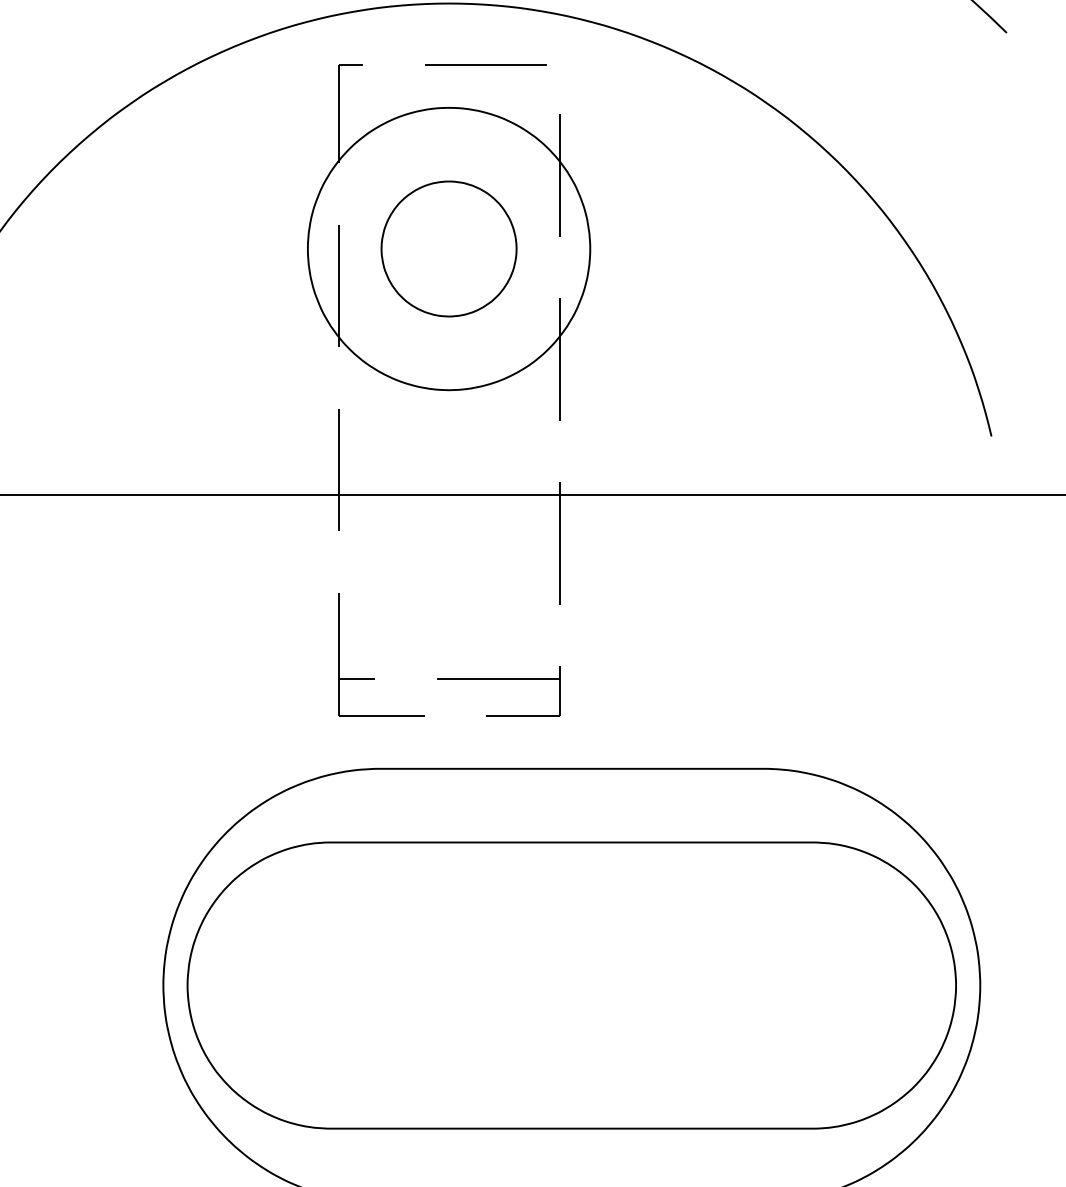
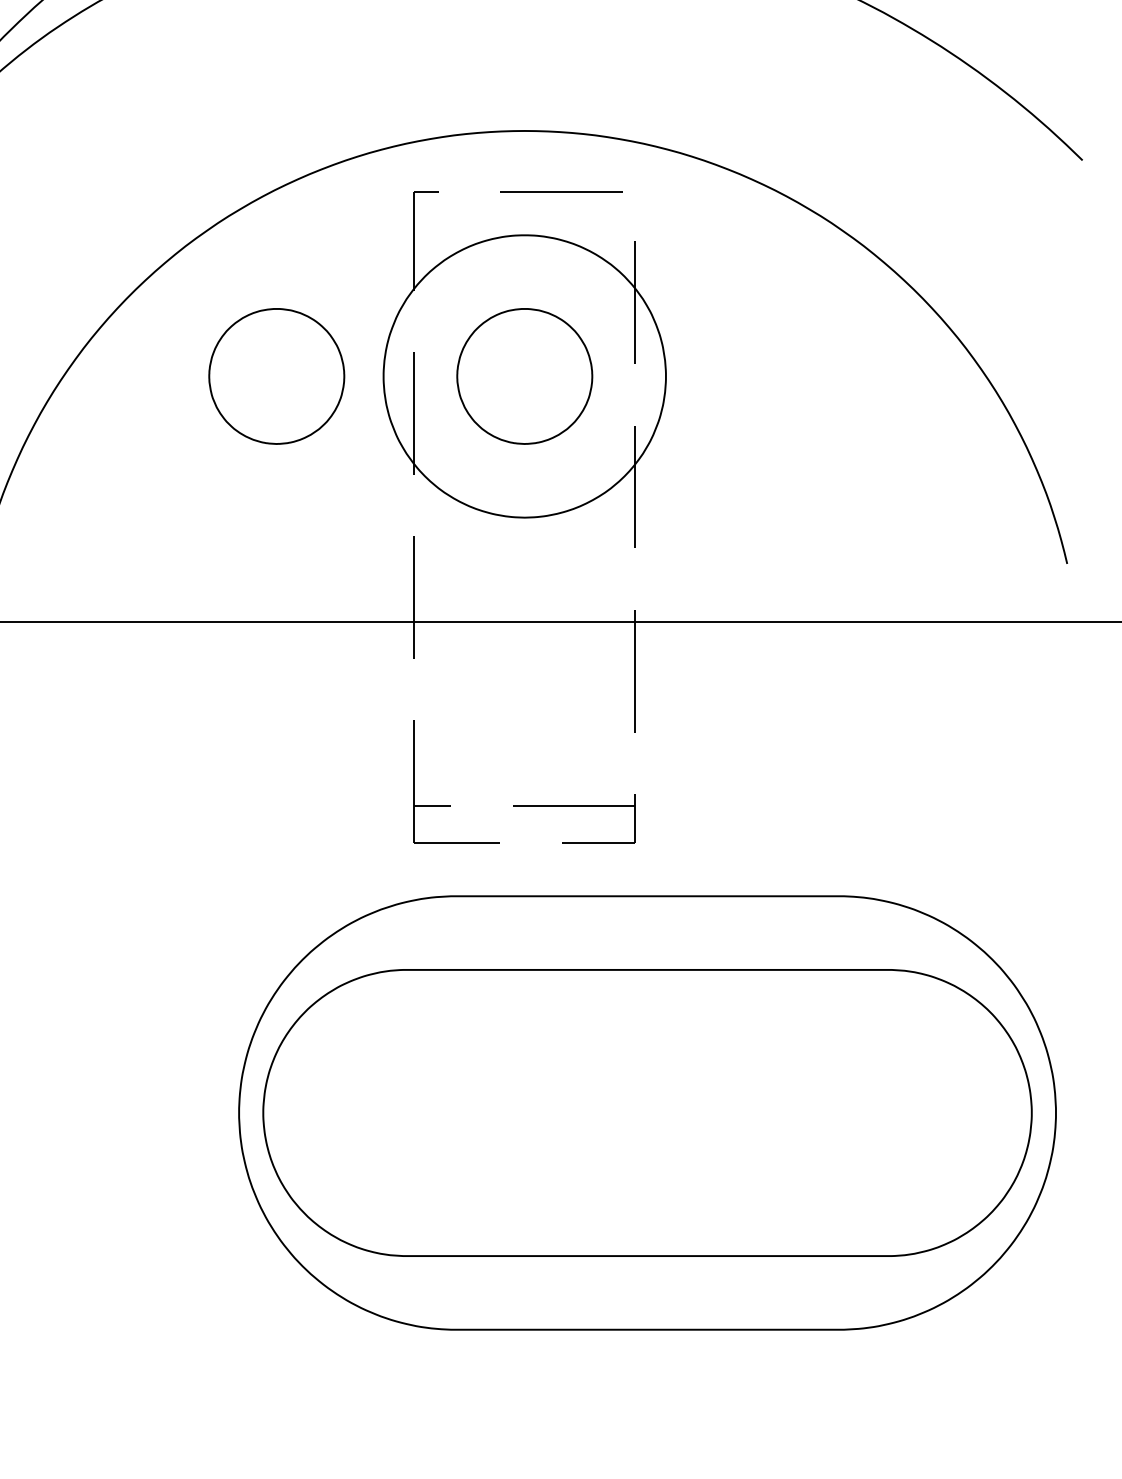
part: (200, 249) -> (276, 376), added

